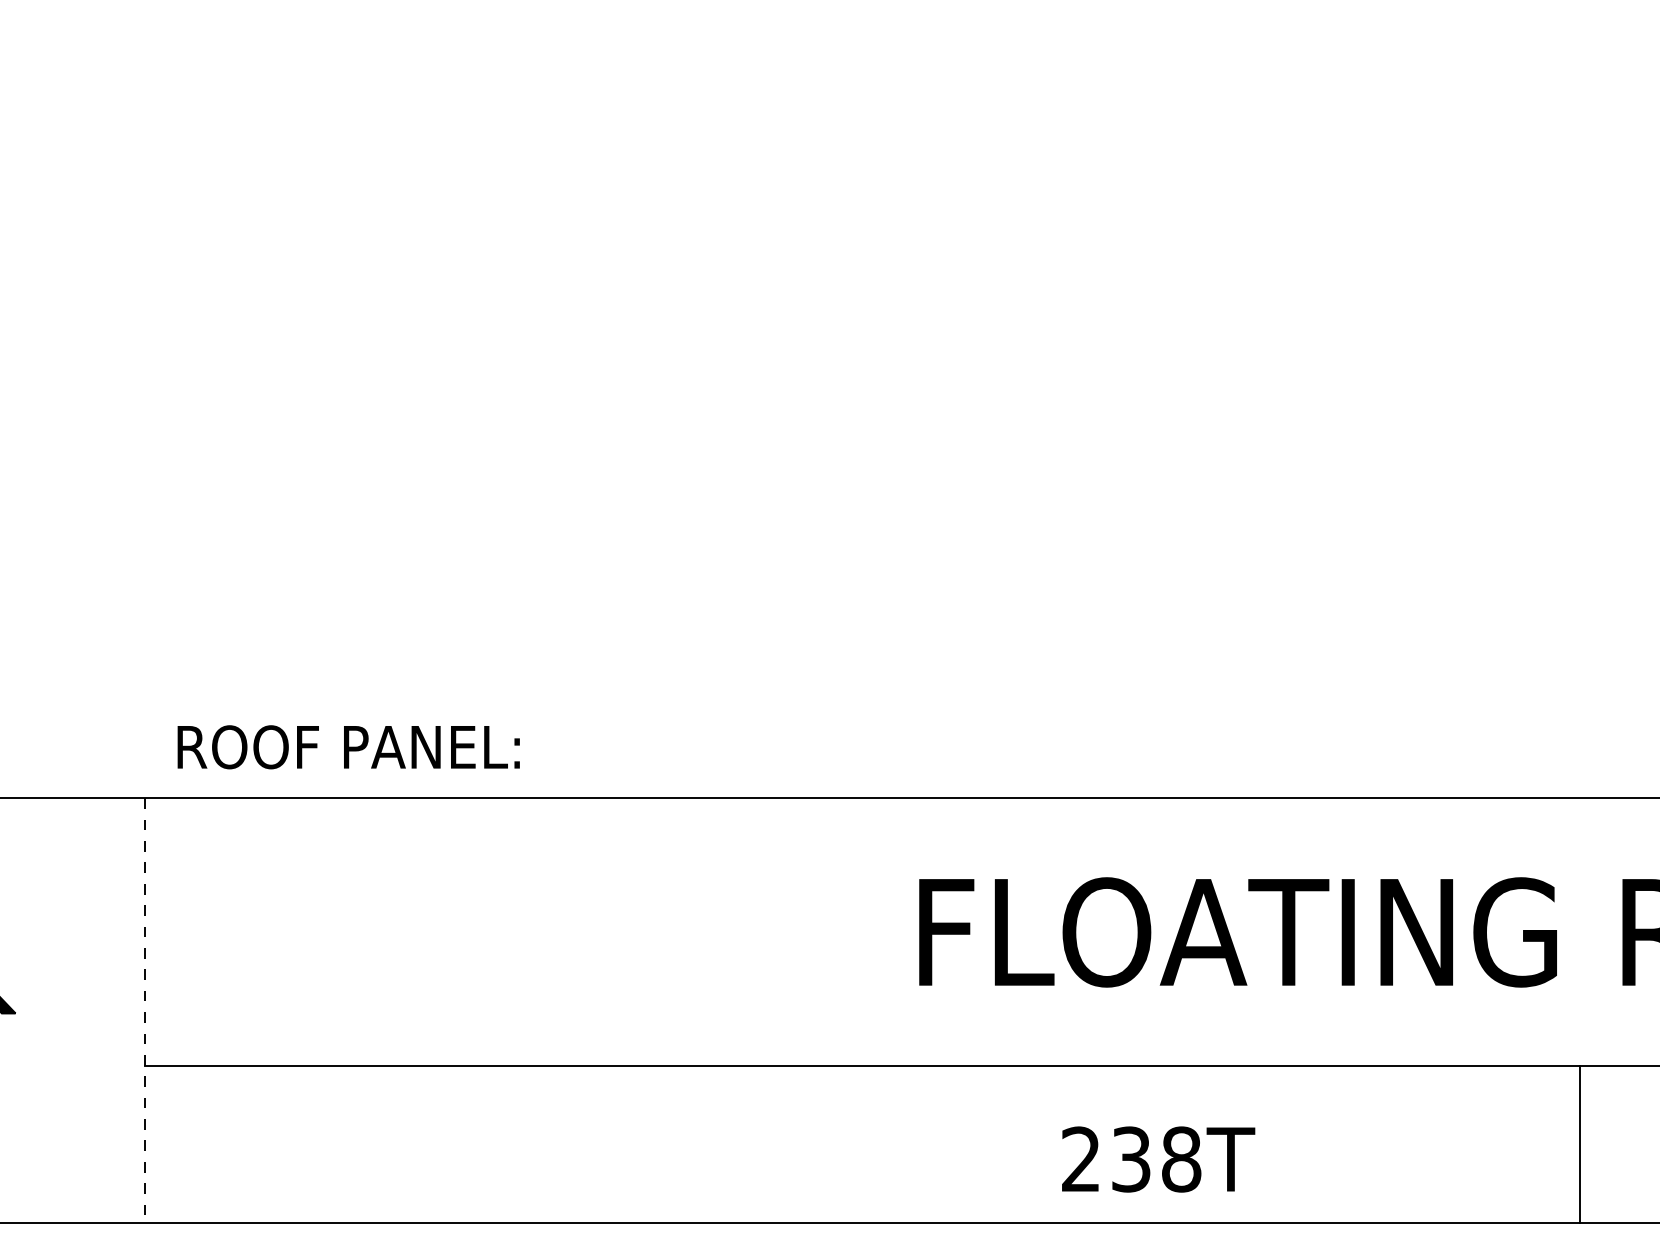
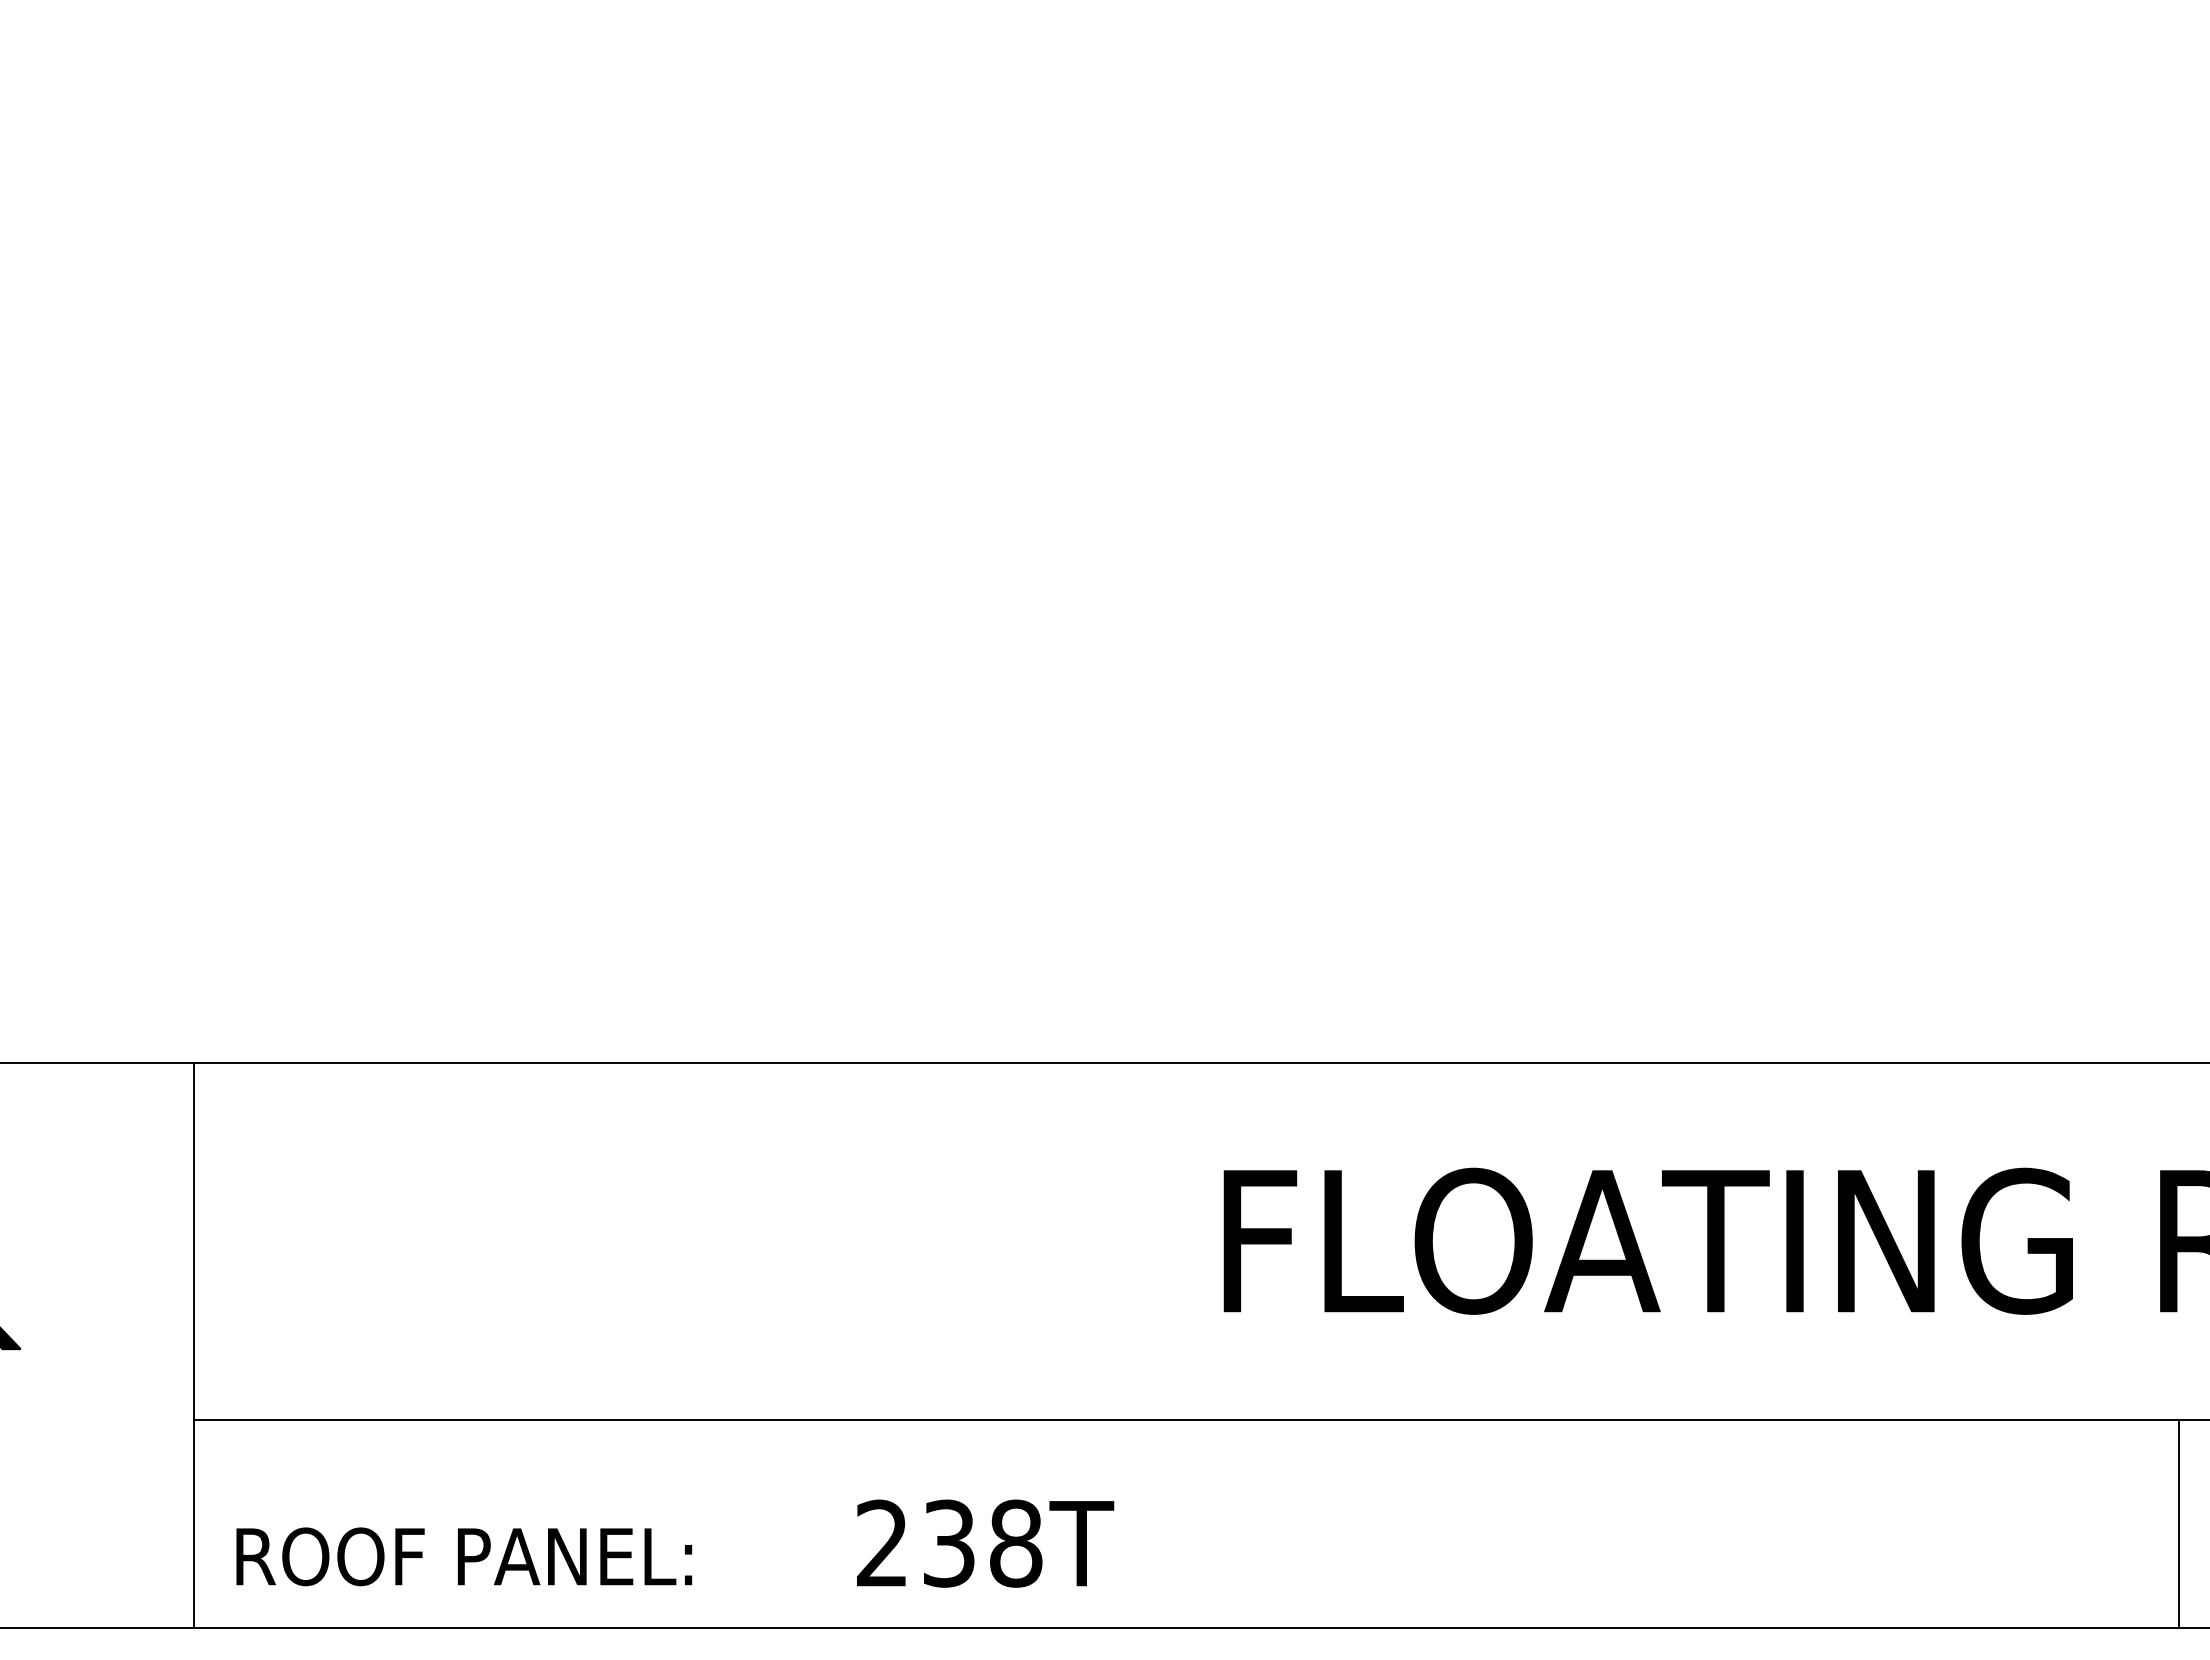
text: (348, 747) -> (464, 1556), moved
line: (145, 1010) -> (193, 1345), dashed -> solid
line: (1579, 1144) -> (2179, 1523), moved
text: (1158, 1159) -> (985, 1543), moved

